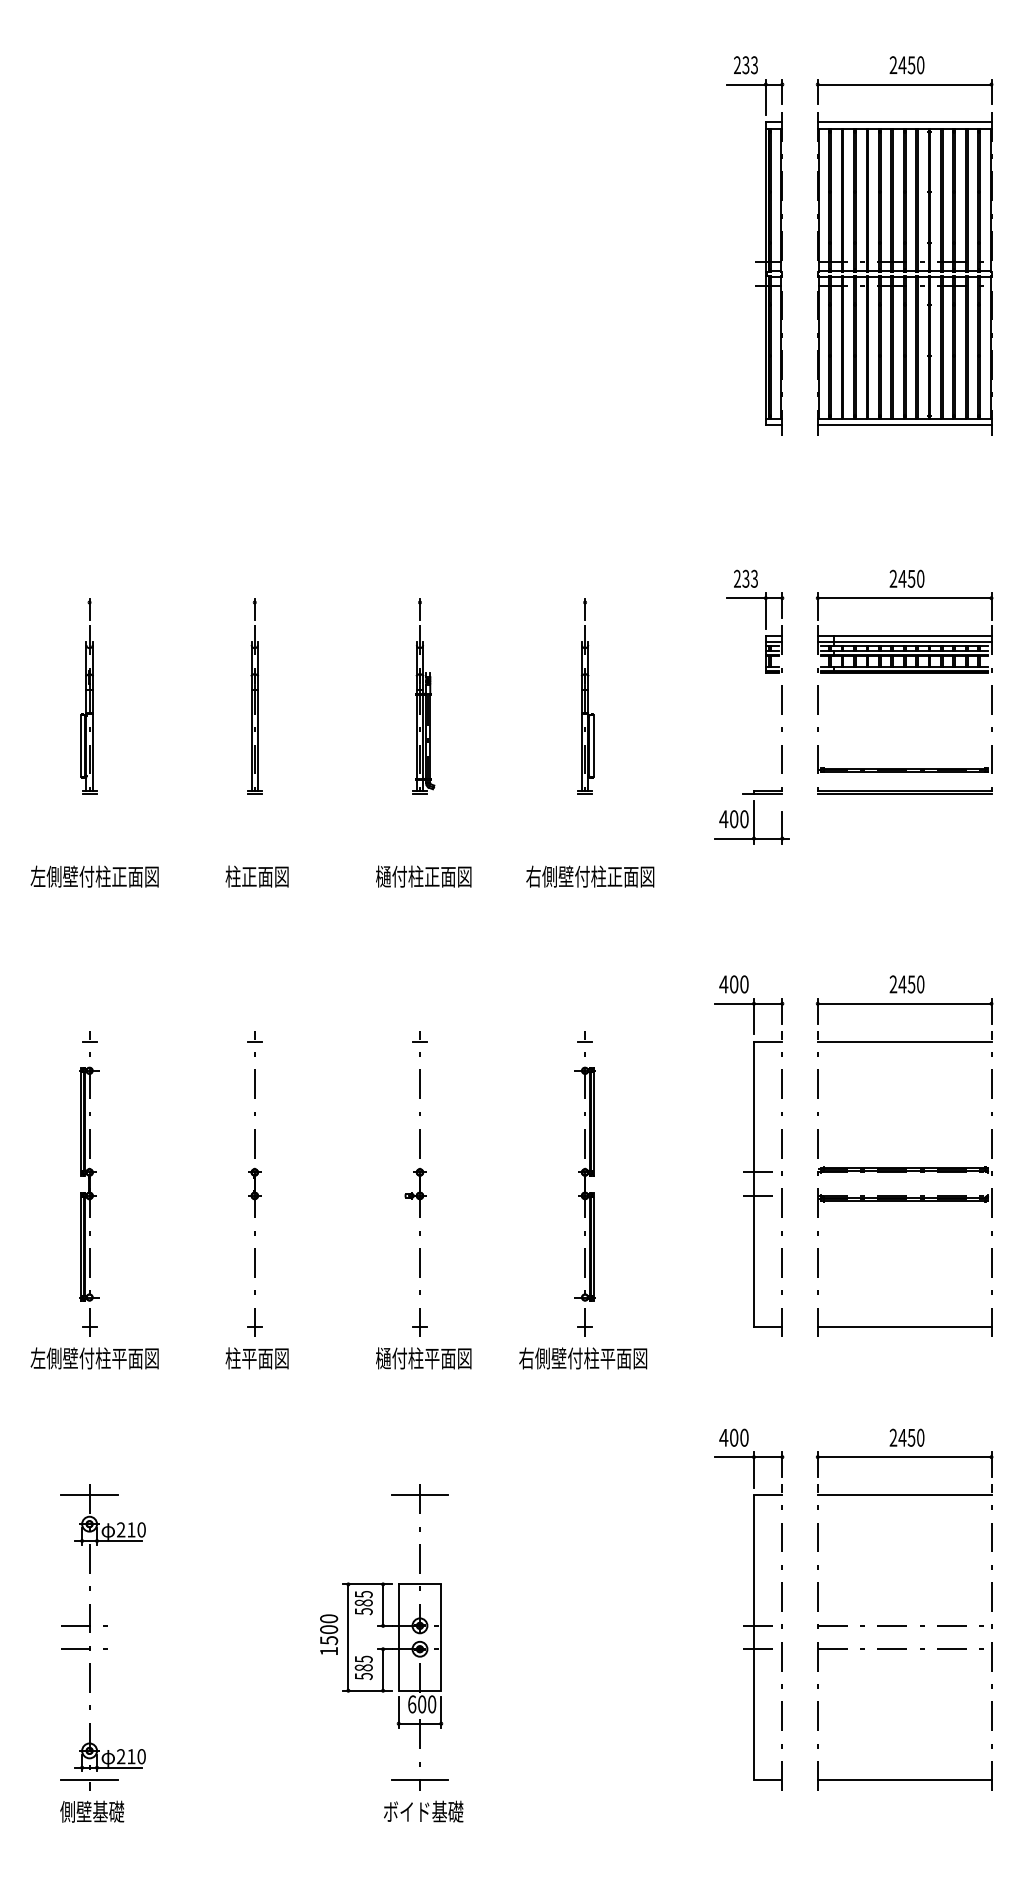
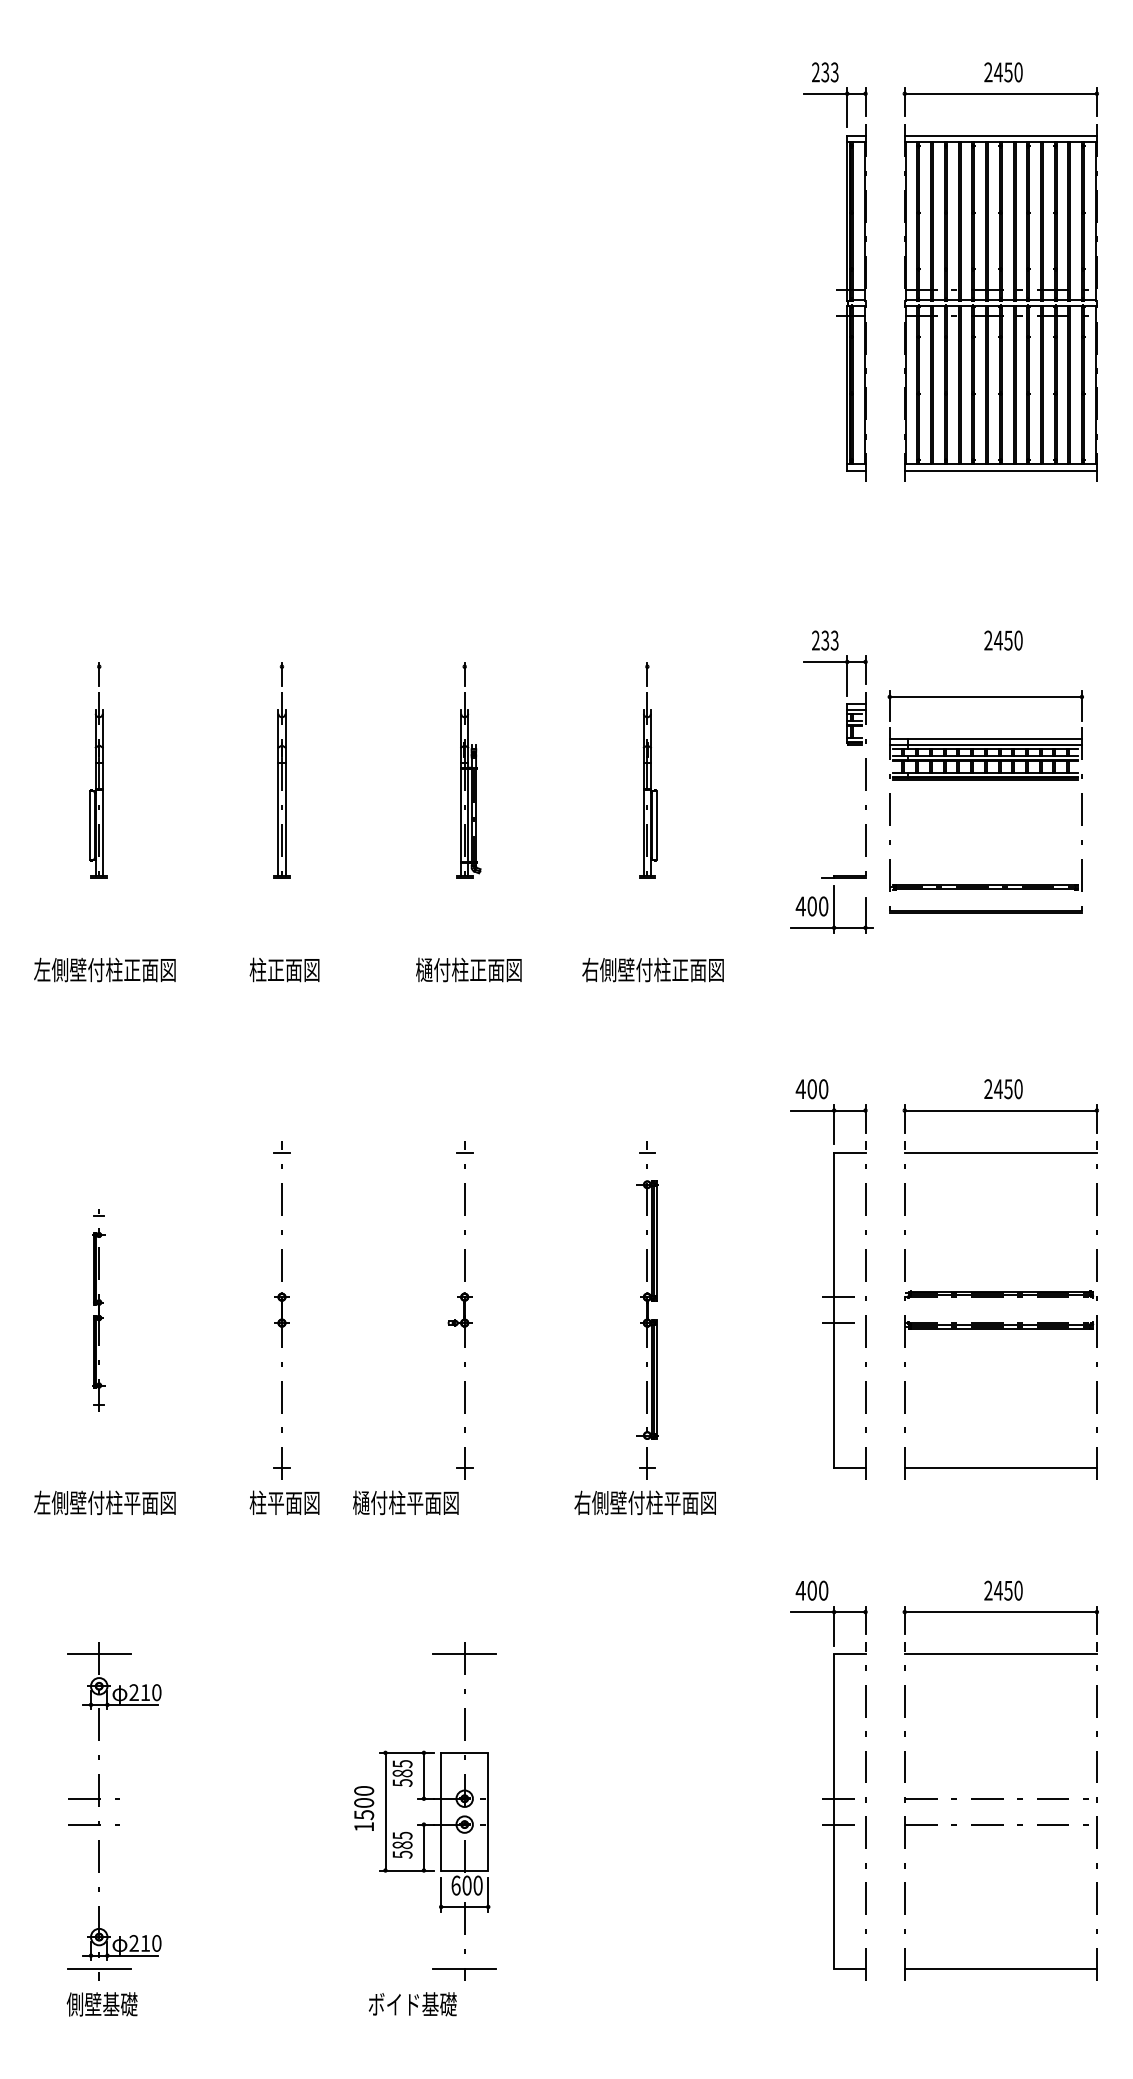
part: (904, 673) -> (985, 780), moved
part: (88, 1184) -> (98, 1310), size x0.6
text: (423, 1358) -> (405, 1502), moved
text: (423, 1811) -> (412, 2004), moved

